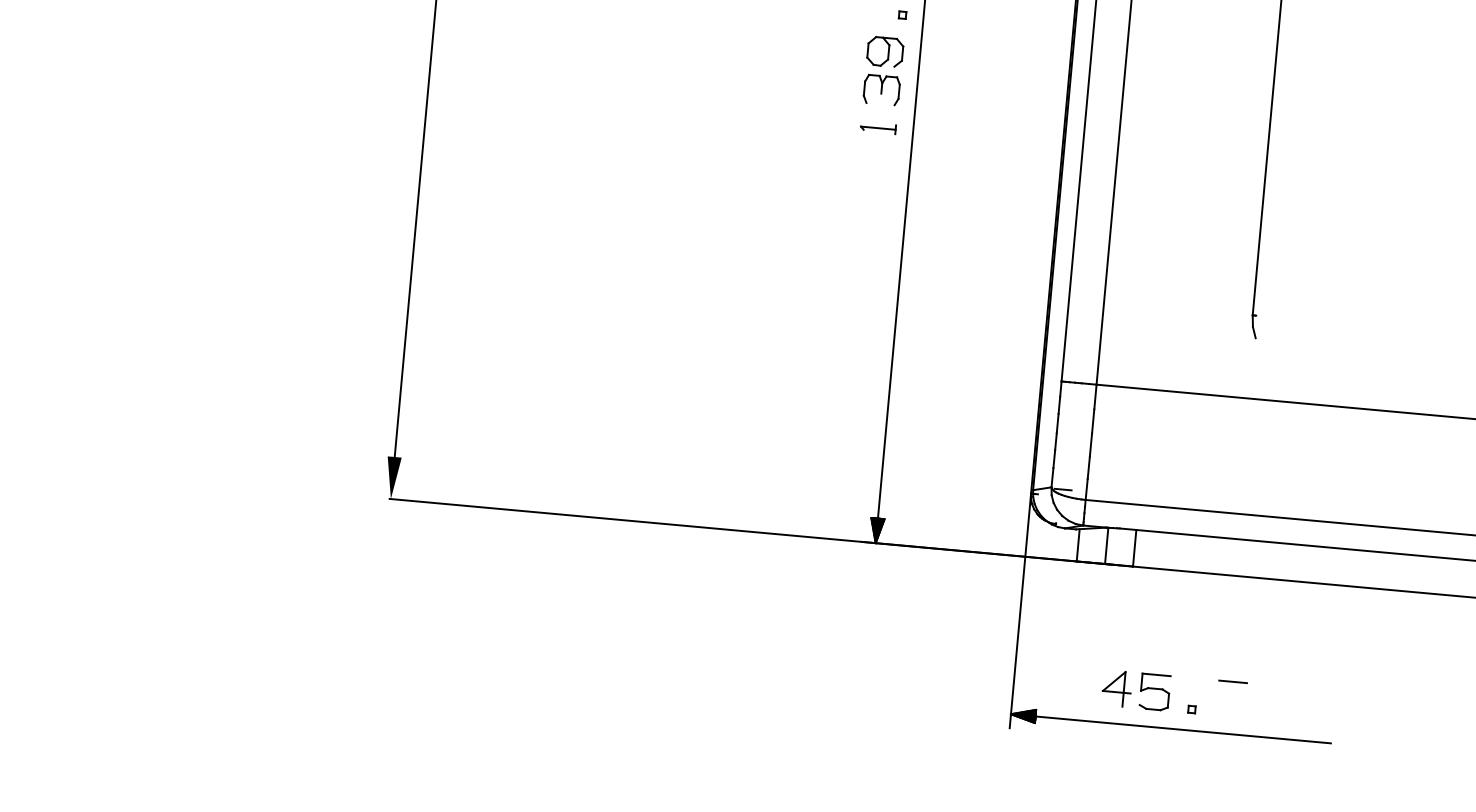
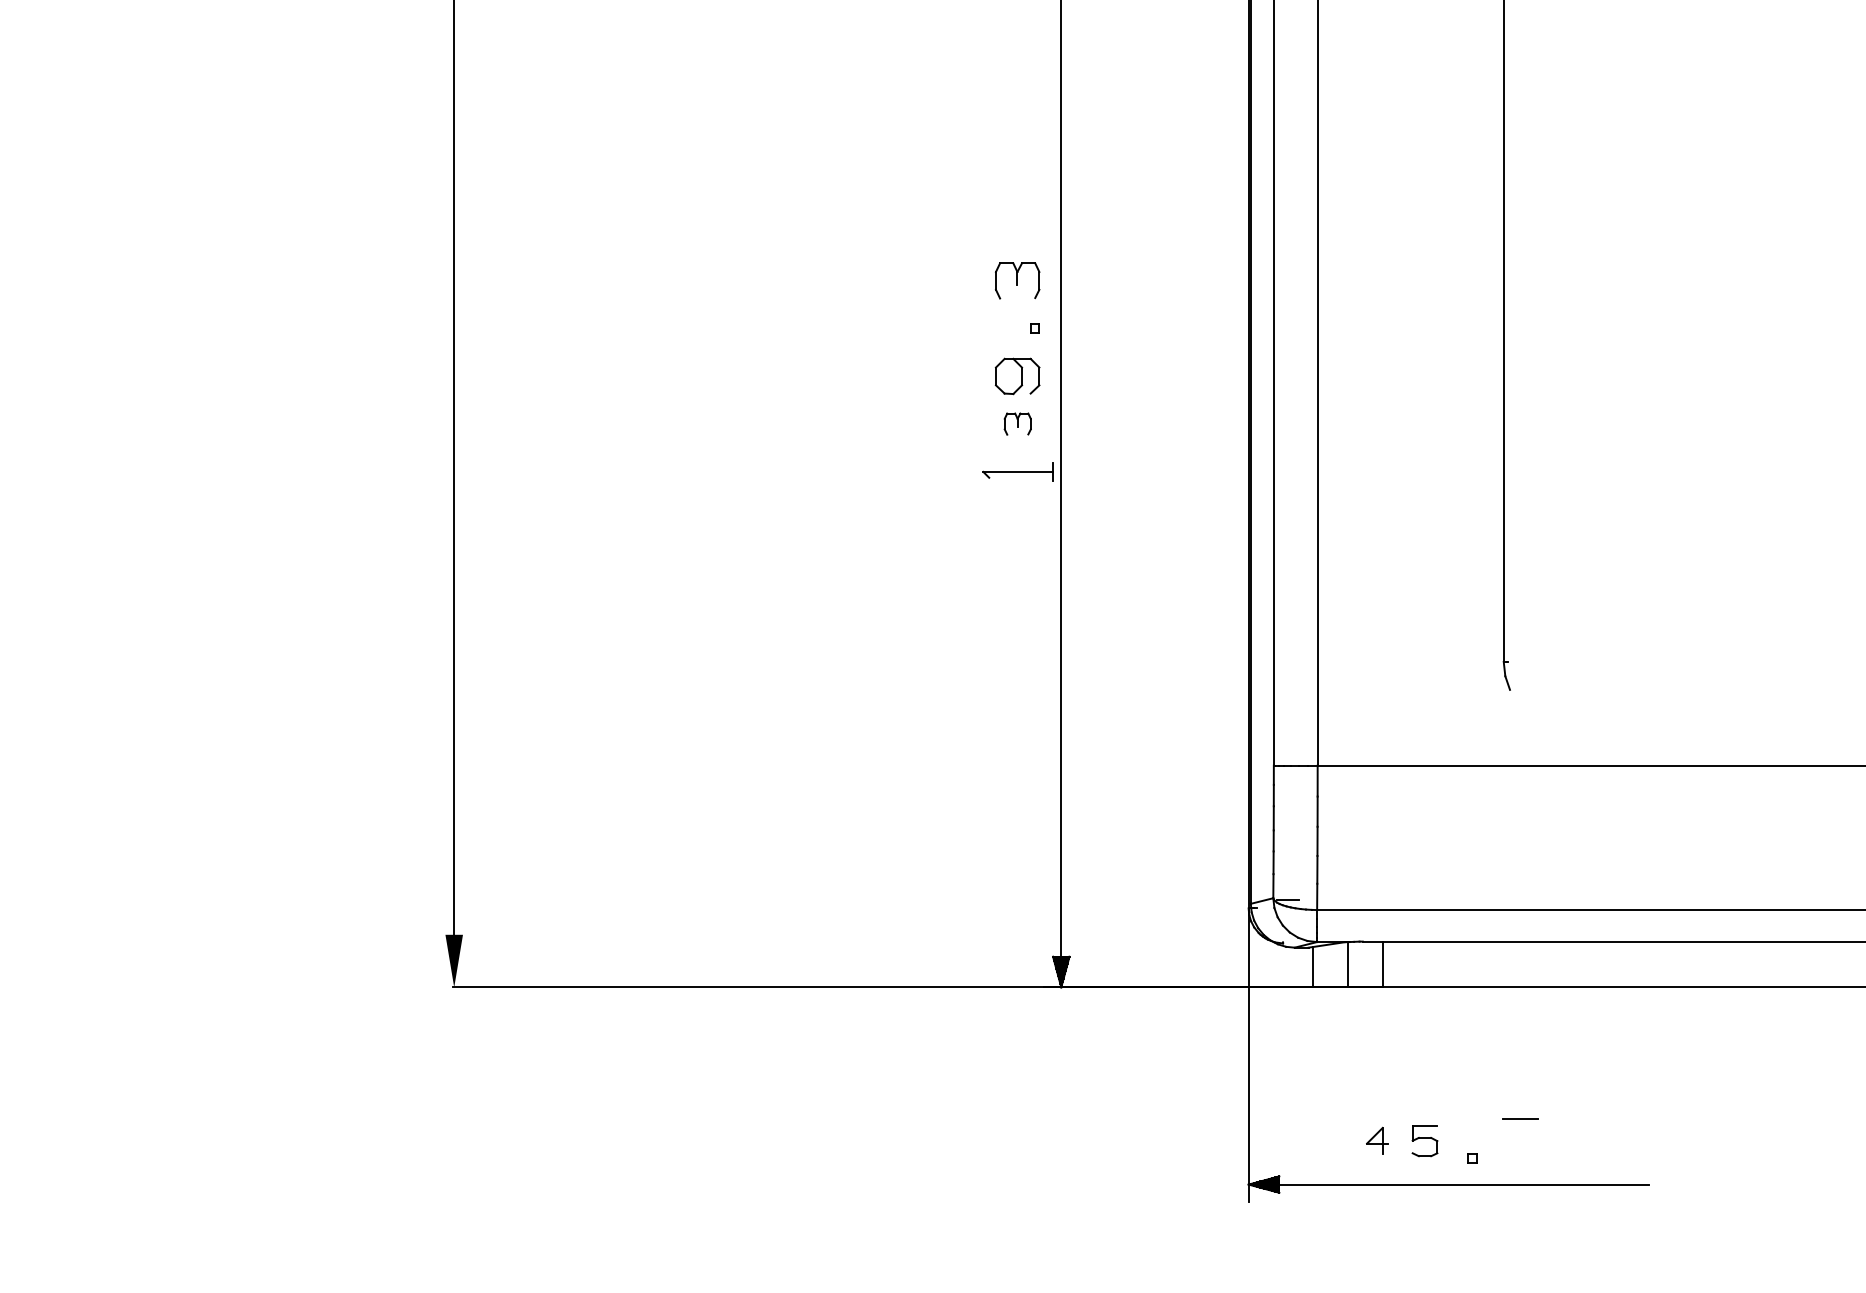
part: (881, 89) -> (1017, 423), size x0.6
part: (877, 127) -> (1016, 471), size x1.6
part: (1117, 688) -> (1377, 1140), size x0.6
part: (1154, 691) -> (1424, 1140), size x0.7

